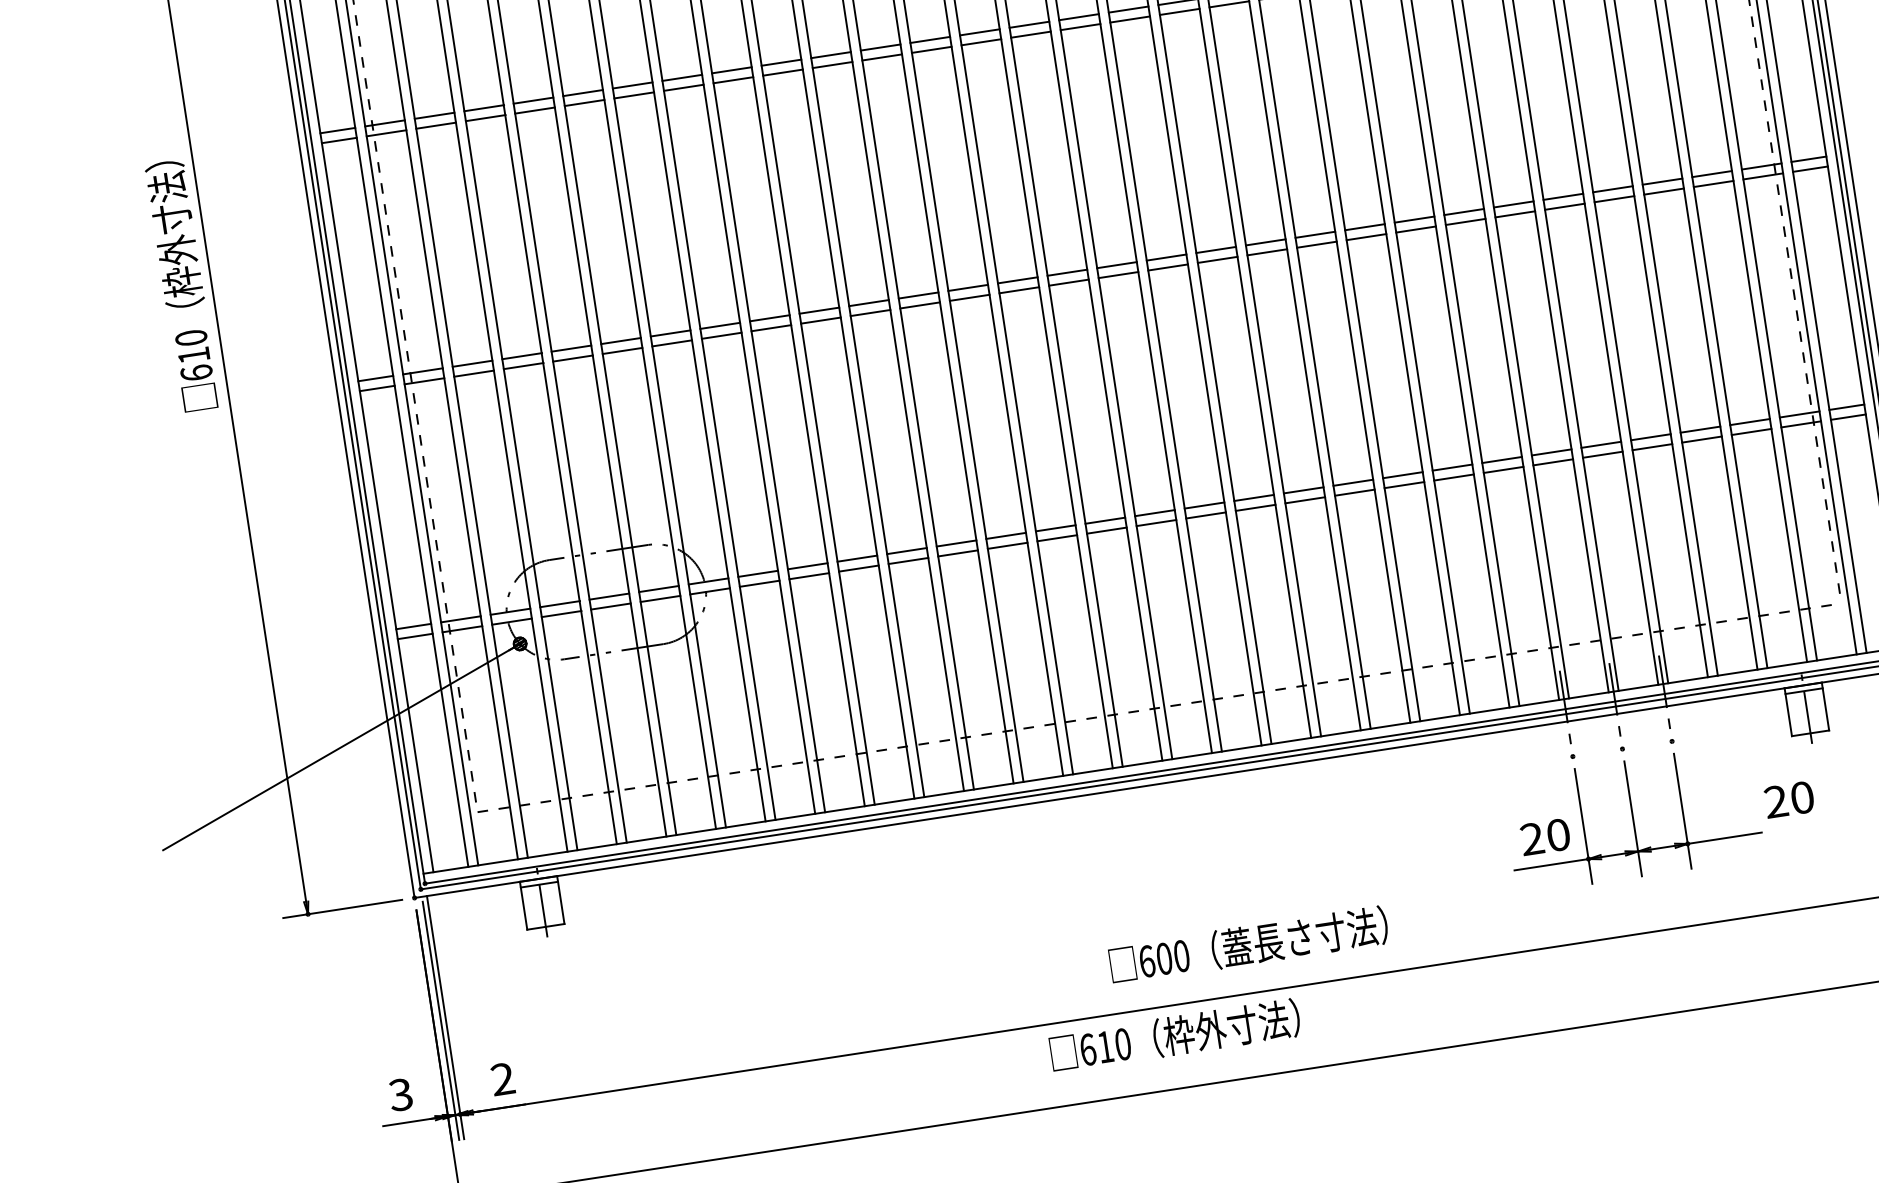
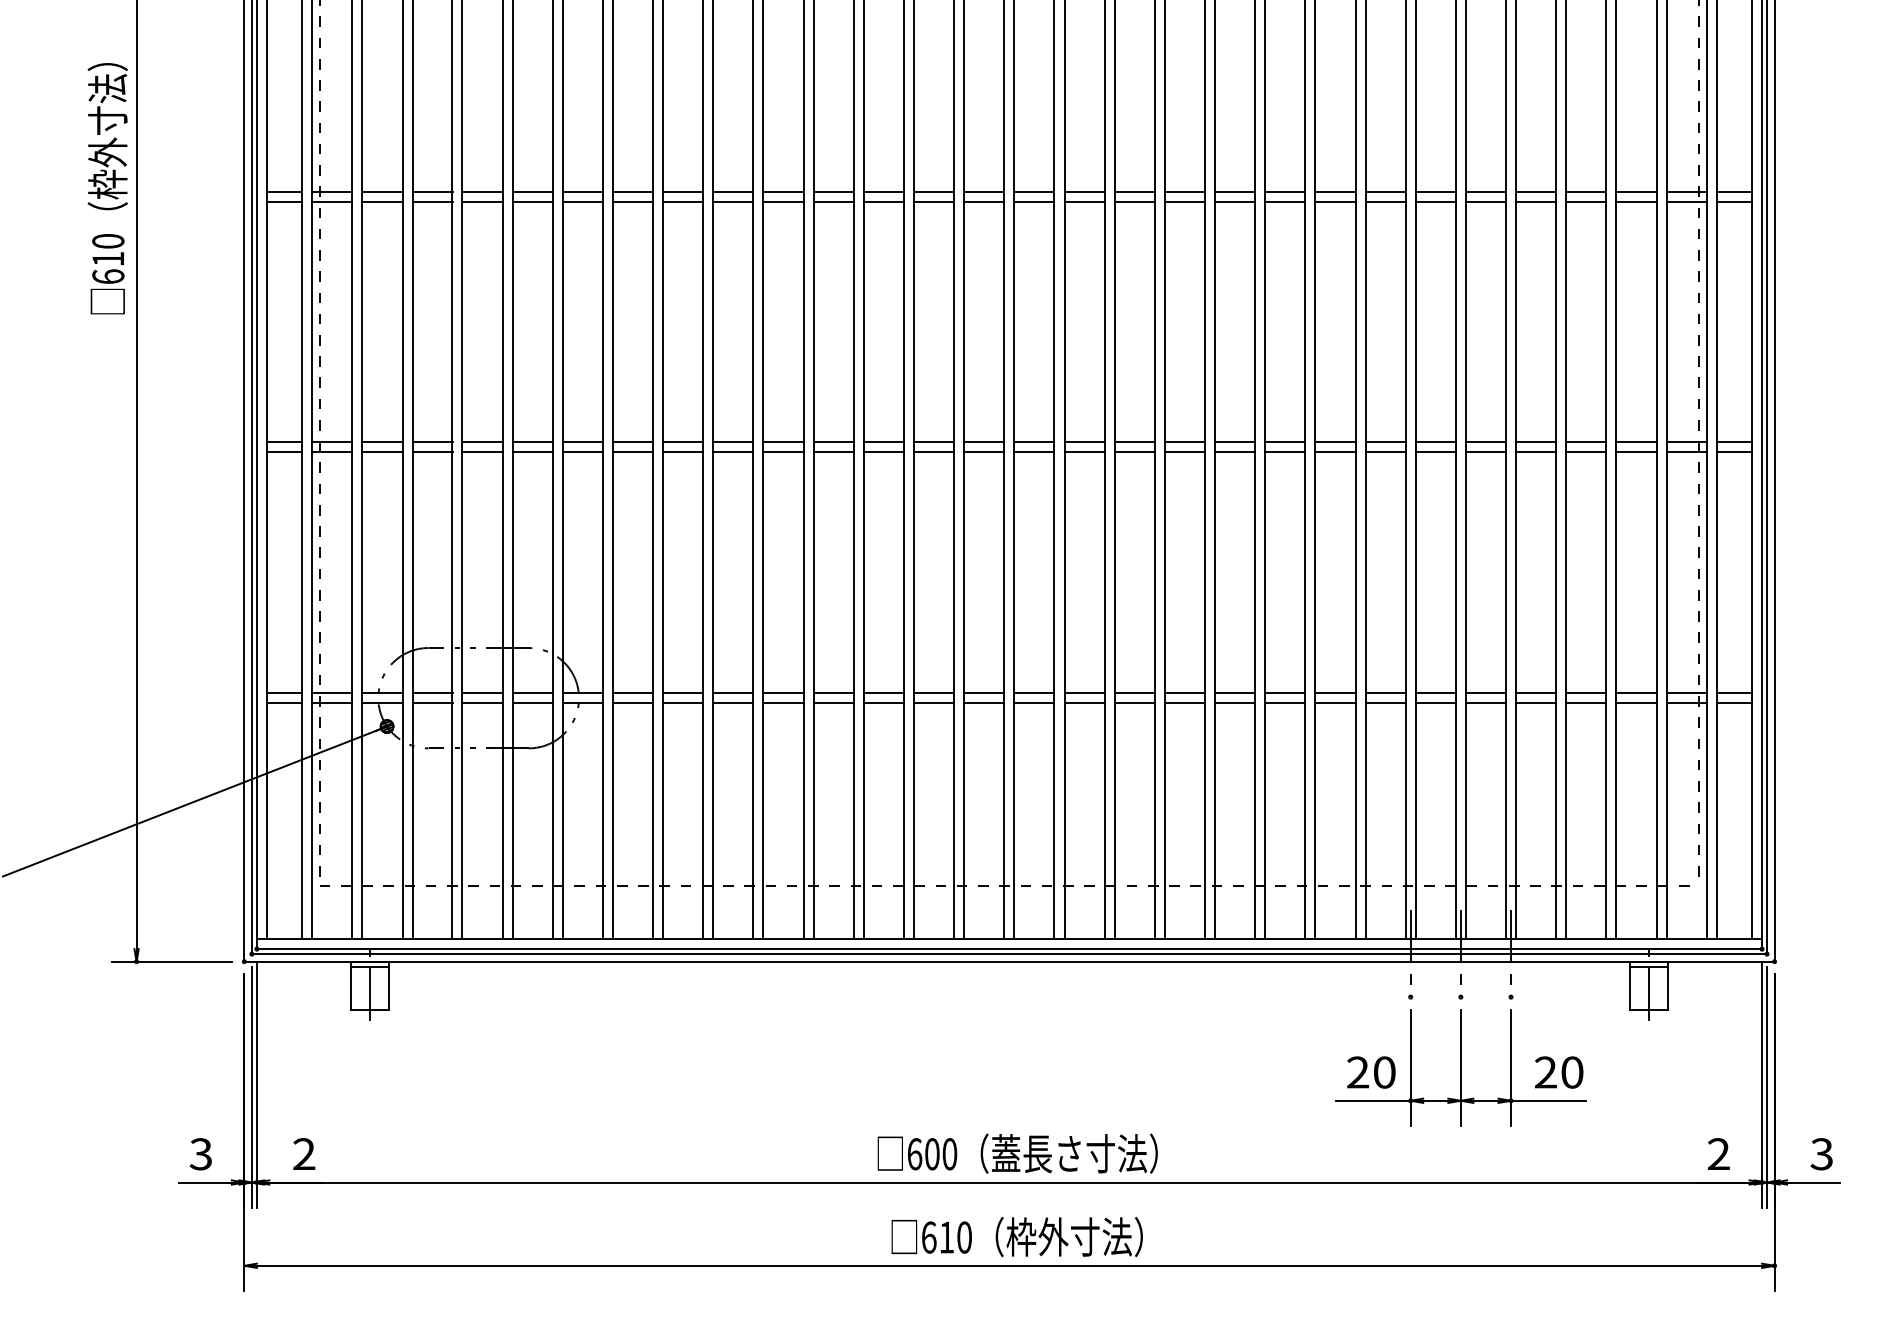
text: (182, 285) -> (107, 188), moved
text: (1789, 799) -> (1559, 1072), moved
text: (1248, 945) -> (1017, 1153), moved
text: (1174, 1035) -> (1016, 1236), moved

